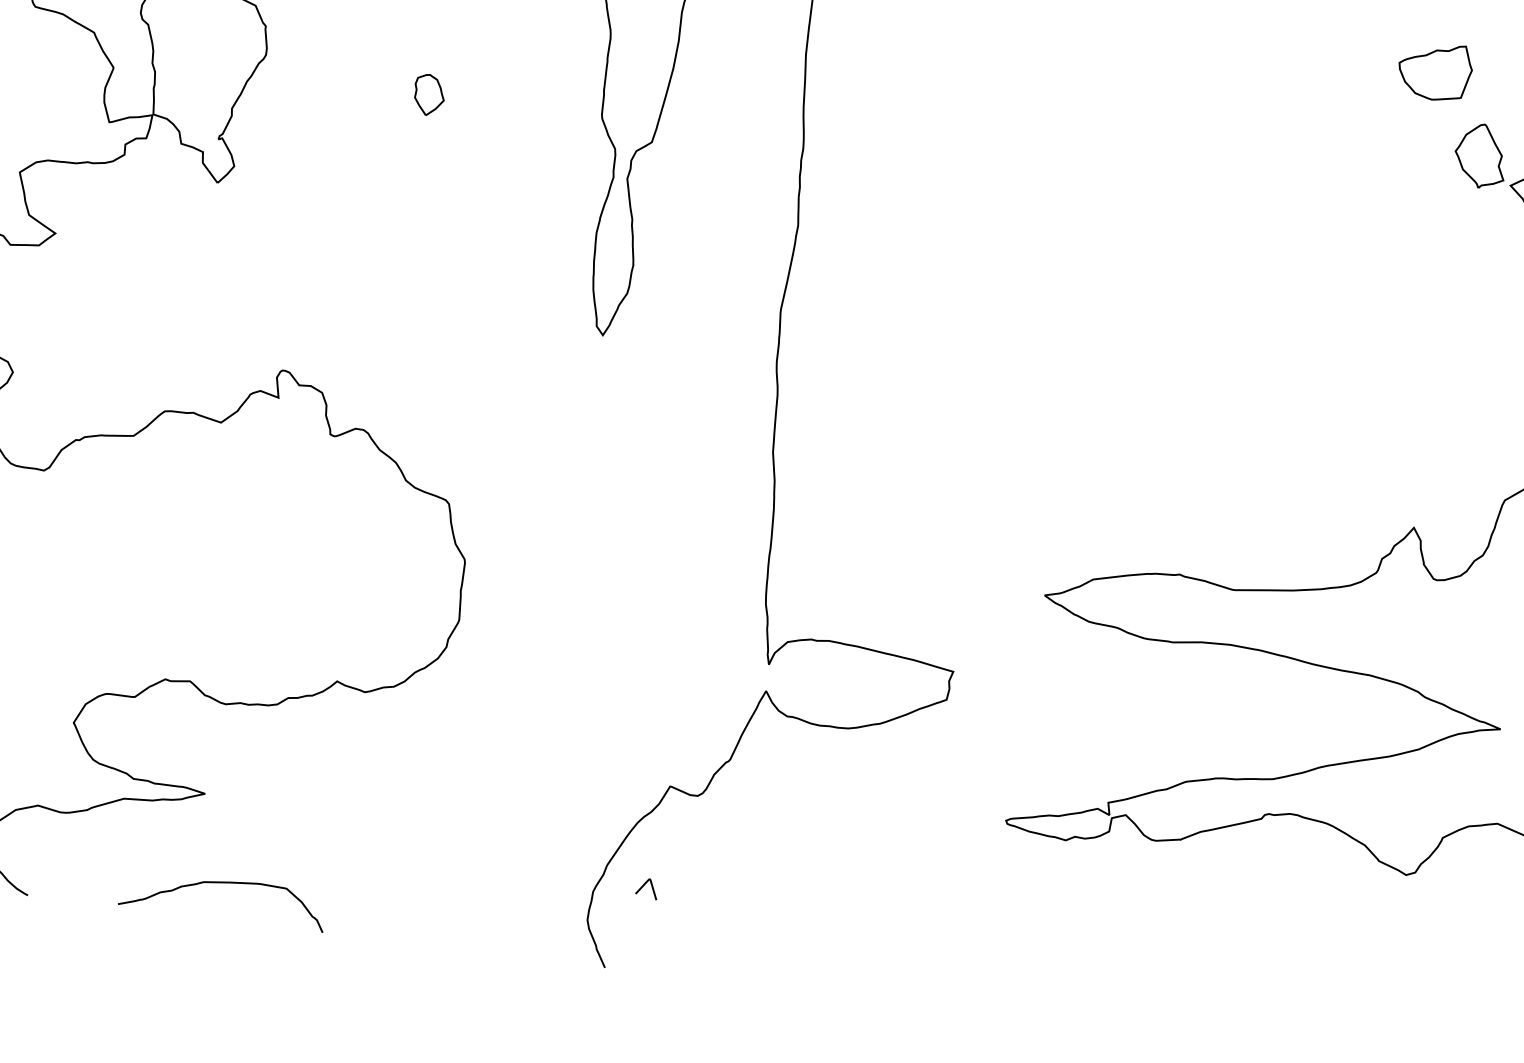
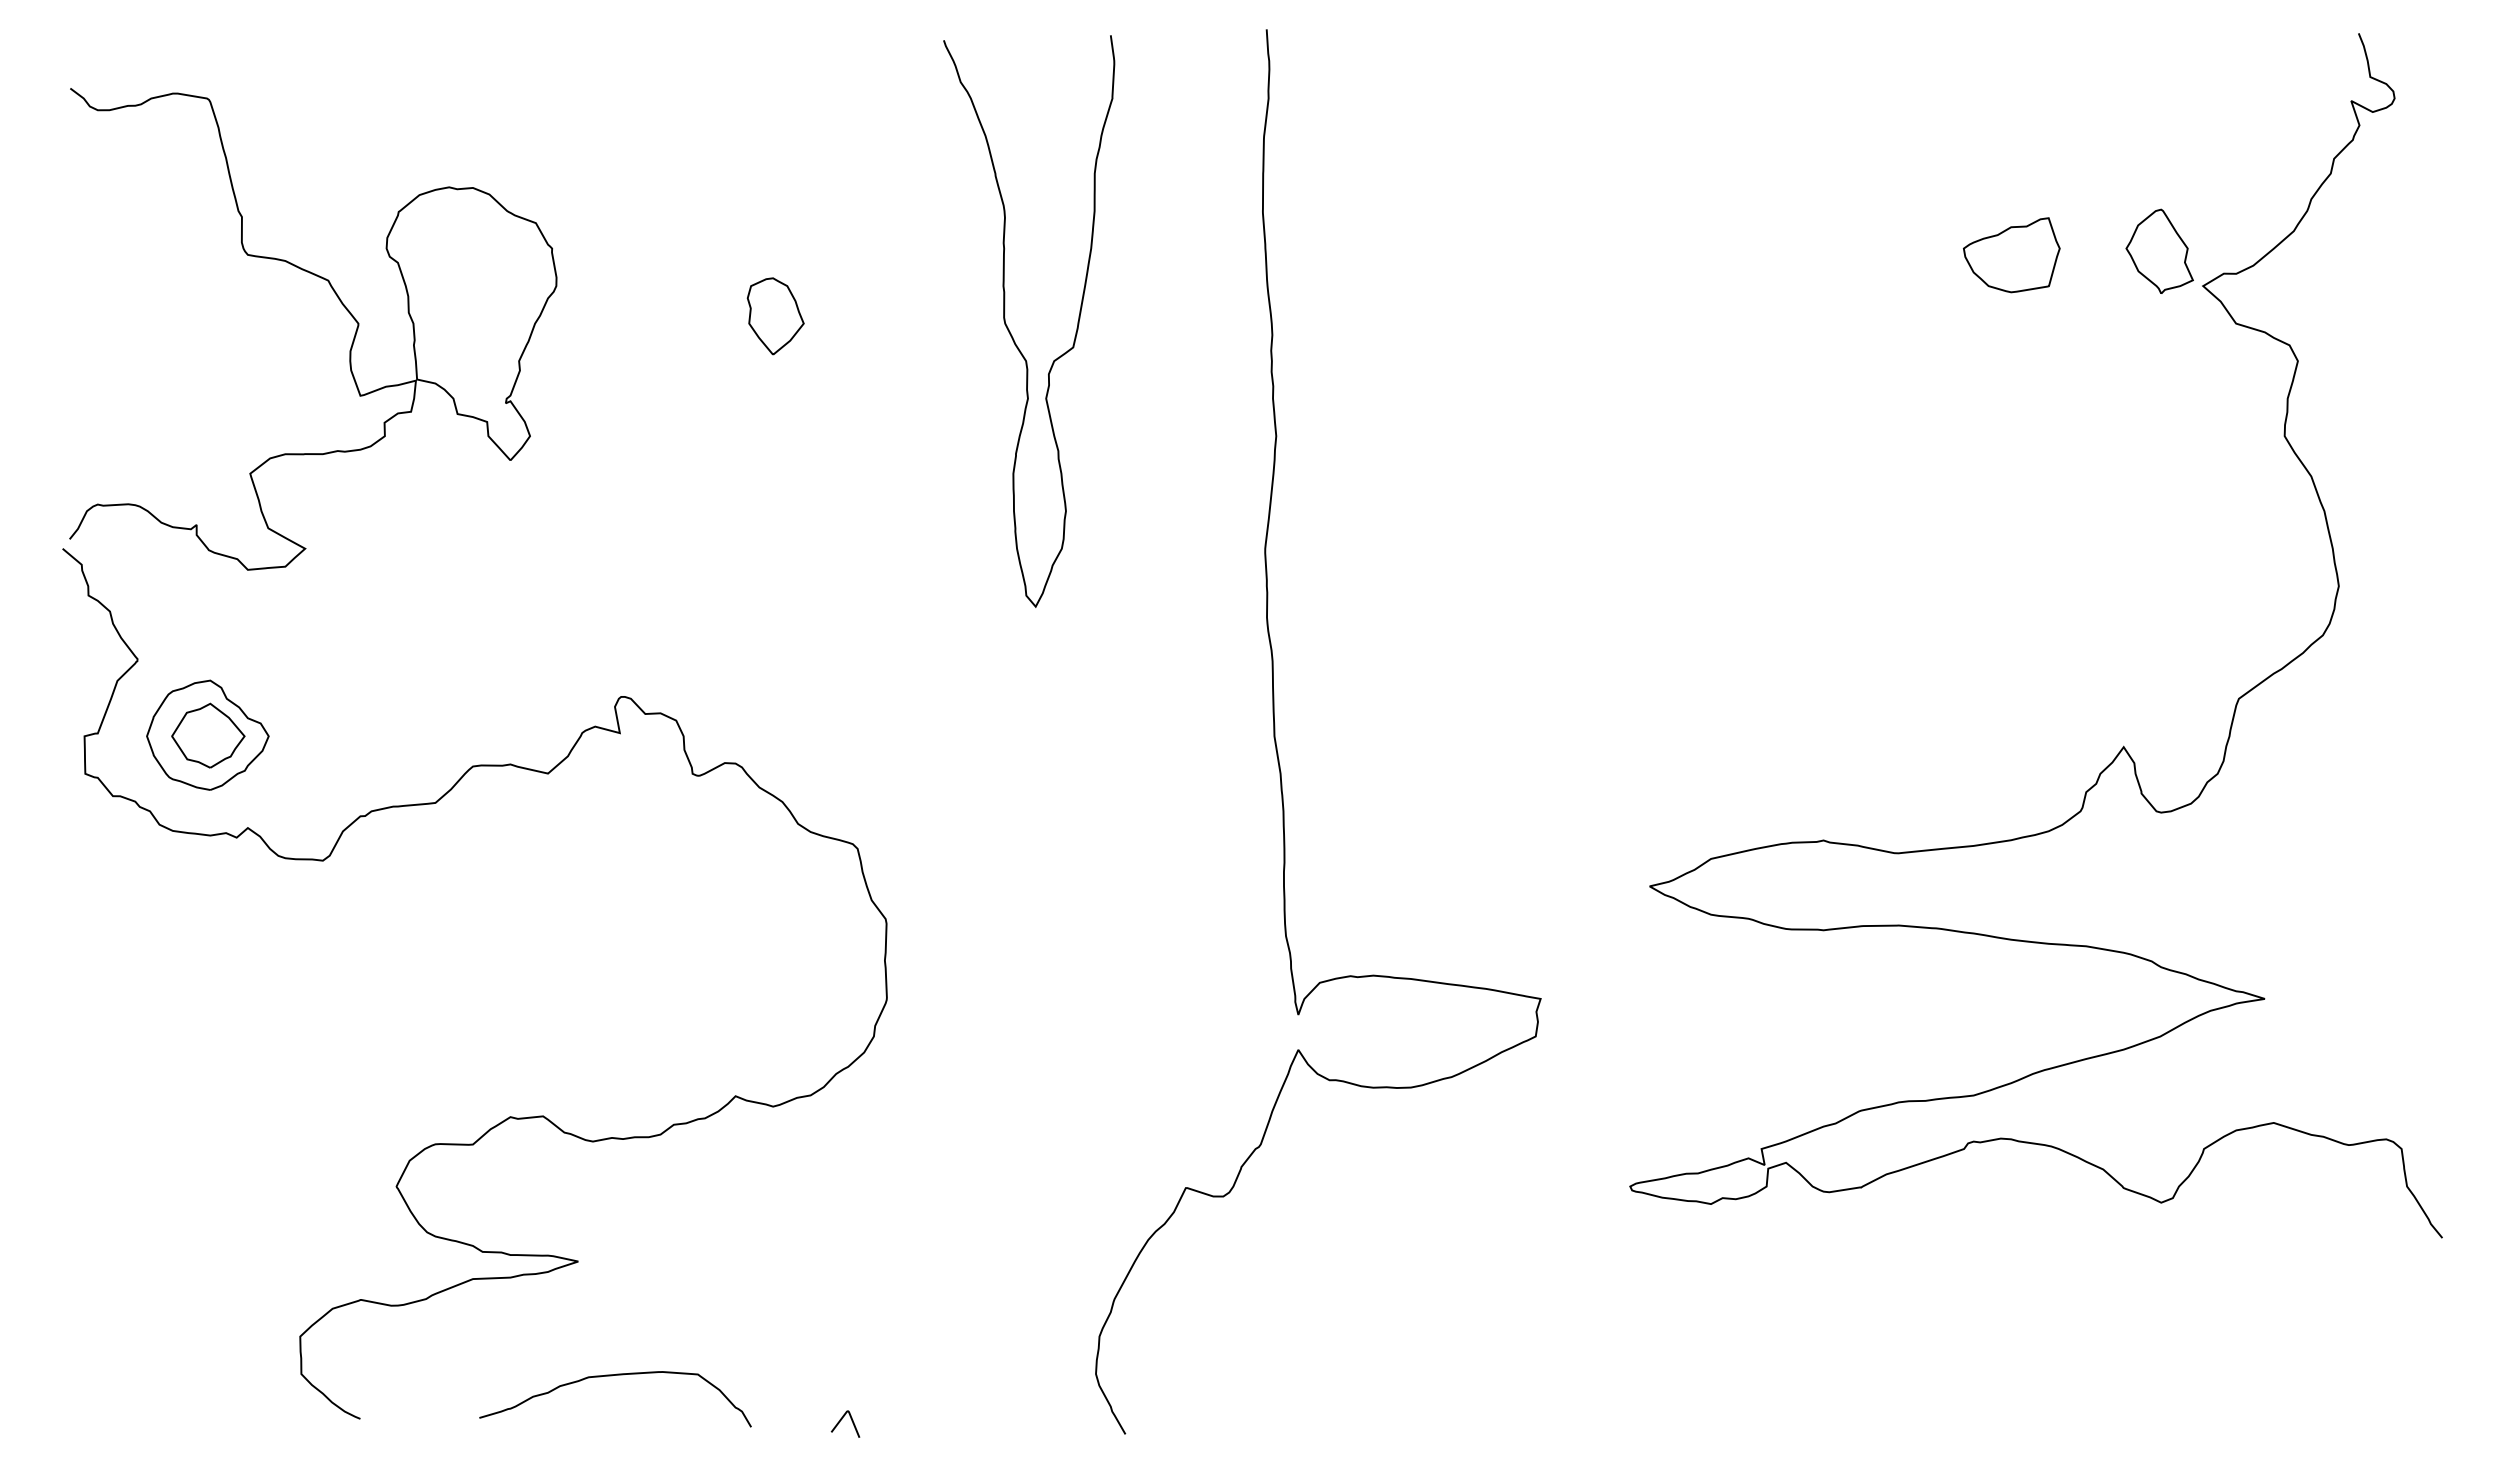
part: (1434, 71) -> (2011, 255), moved
part: (429, 95) -> (775, 316), size x1.43
curve: (645, 885) -> (842, 1419), moved

